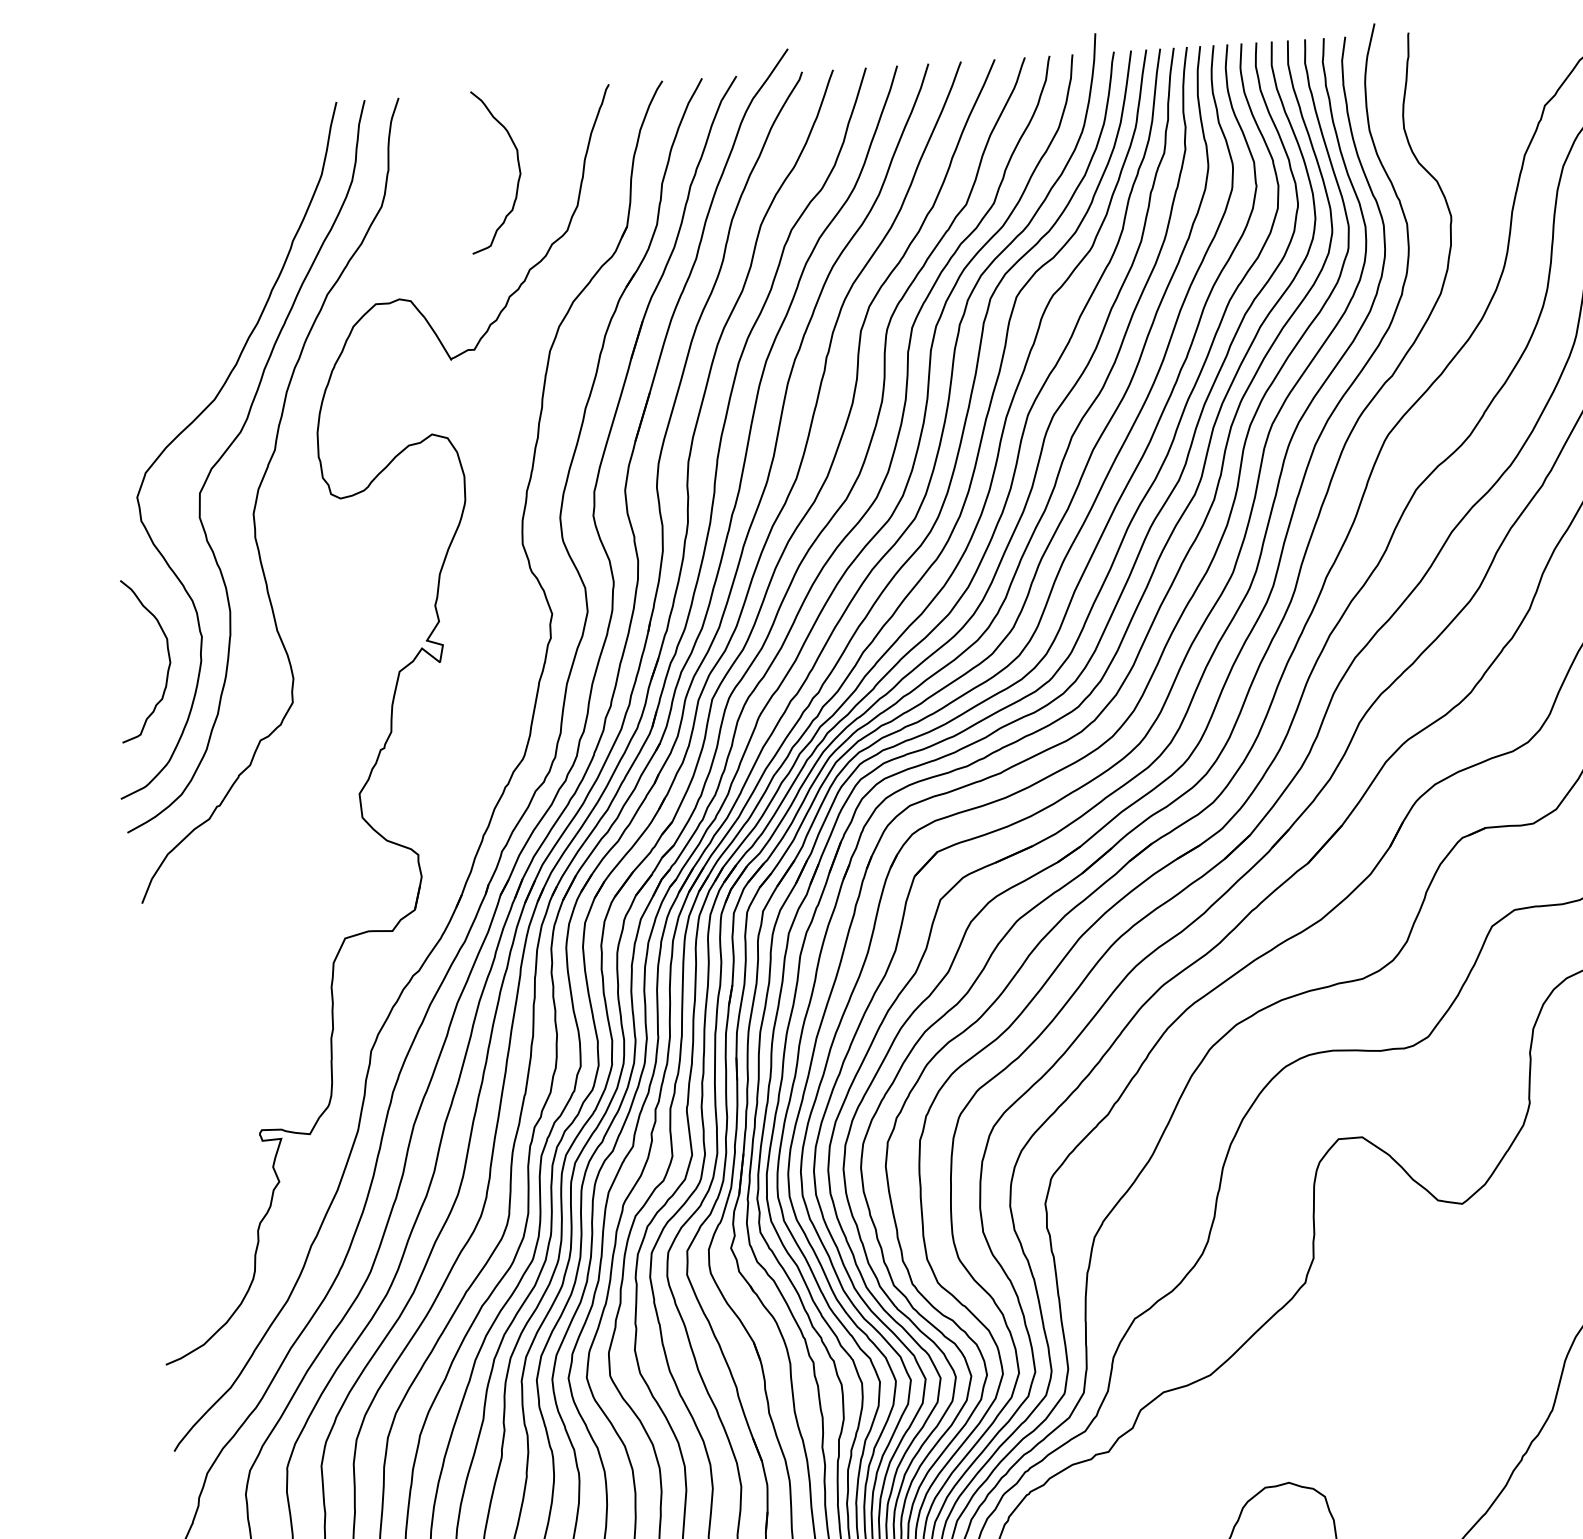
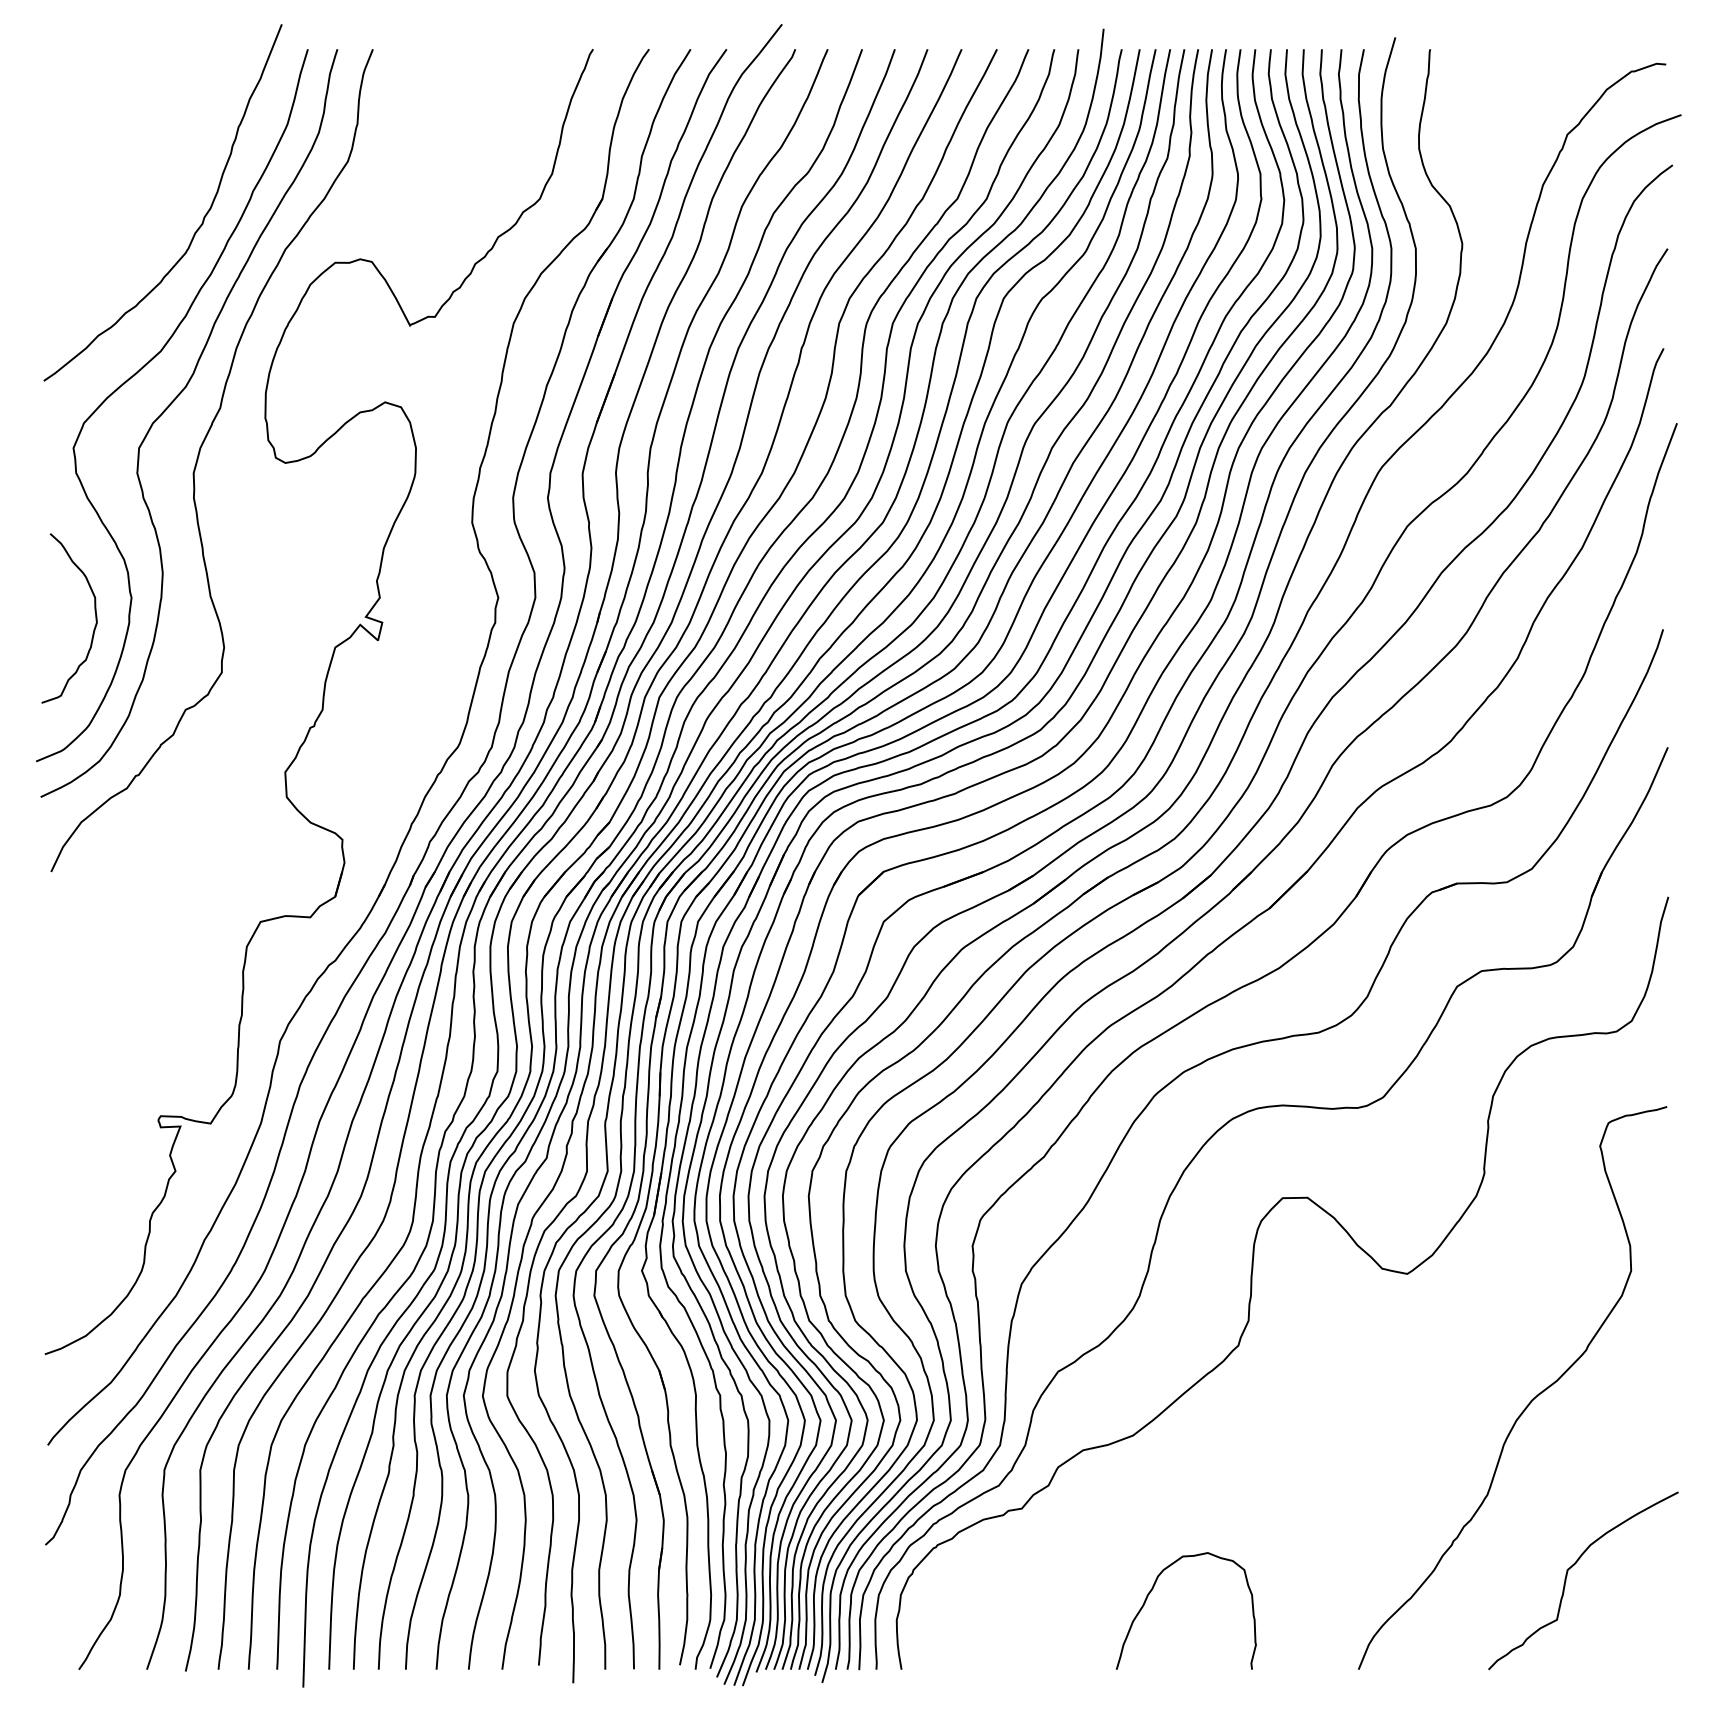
curve: (517, 163) -> (492, 125), removed
curve: (247, 268) -> (203, 216), added

